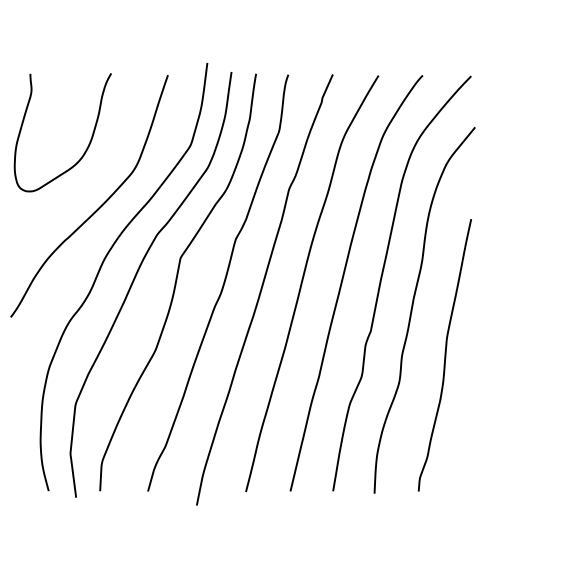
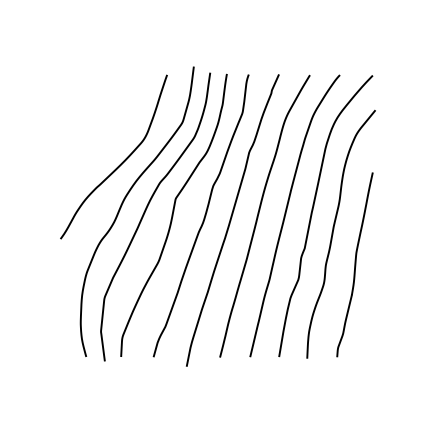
curve: (87, 145) -> (112, 122), removed

